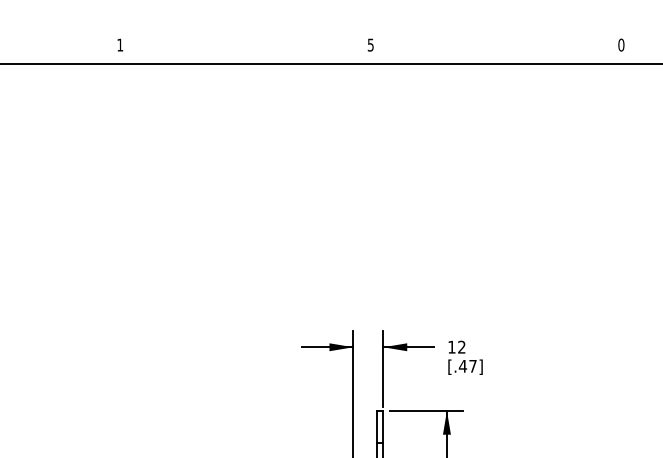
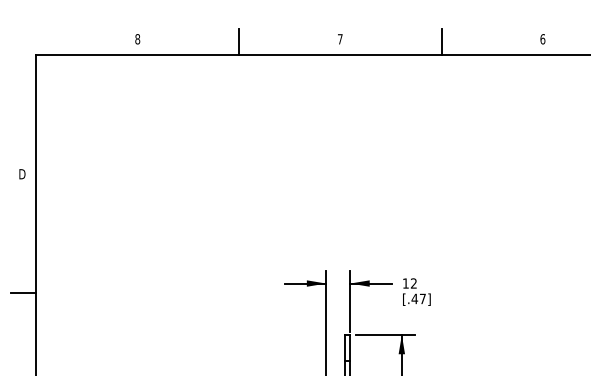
text: (620, 44) -> (542, 38), 0 -> 6
text: (119, 45) -> (137, 39), 1 -> 8
text: (369, 45) -> (339, 39), 5 -> 7
line: (246, 47) -> (239, 41), added
line: (495, 47) -> (441, 41), added

